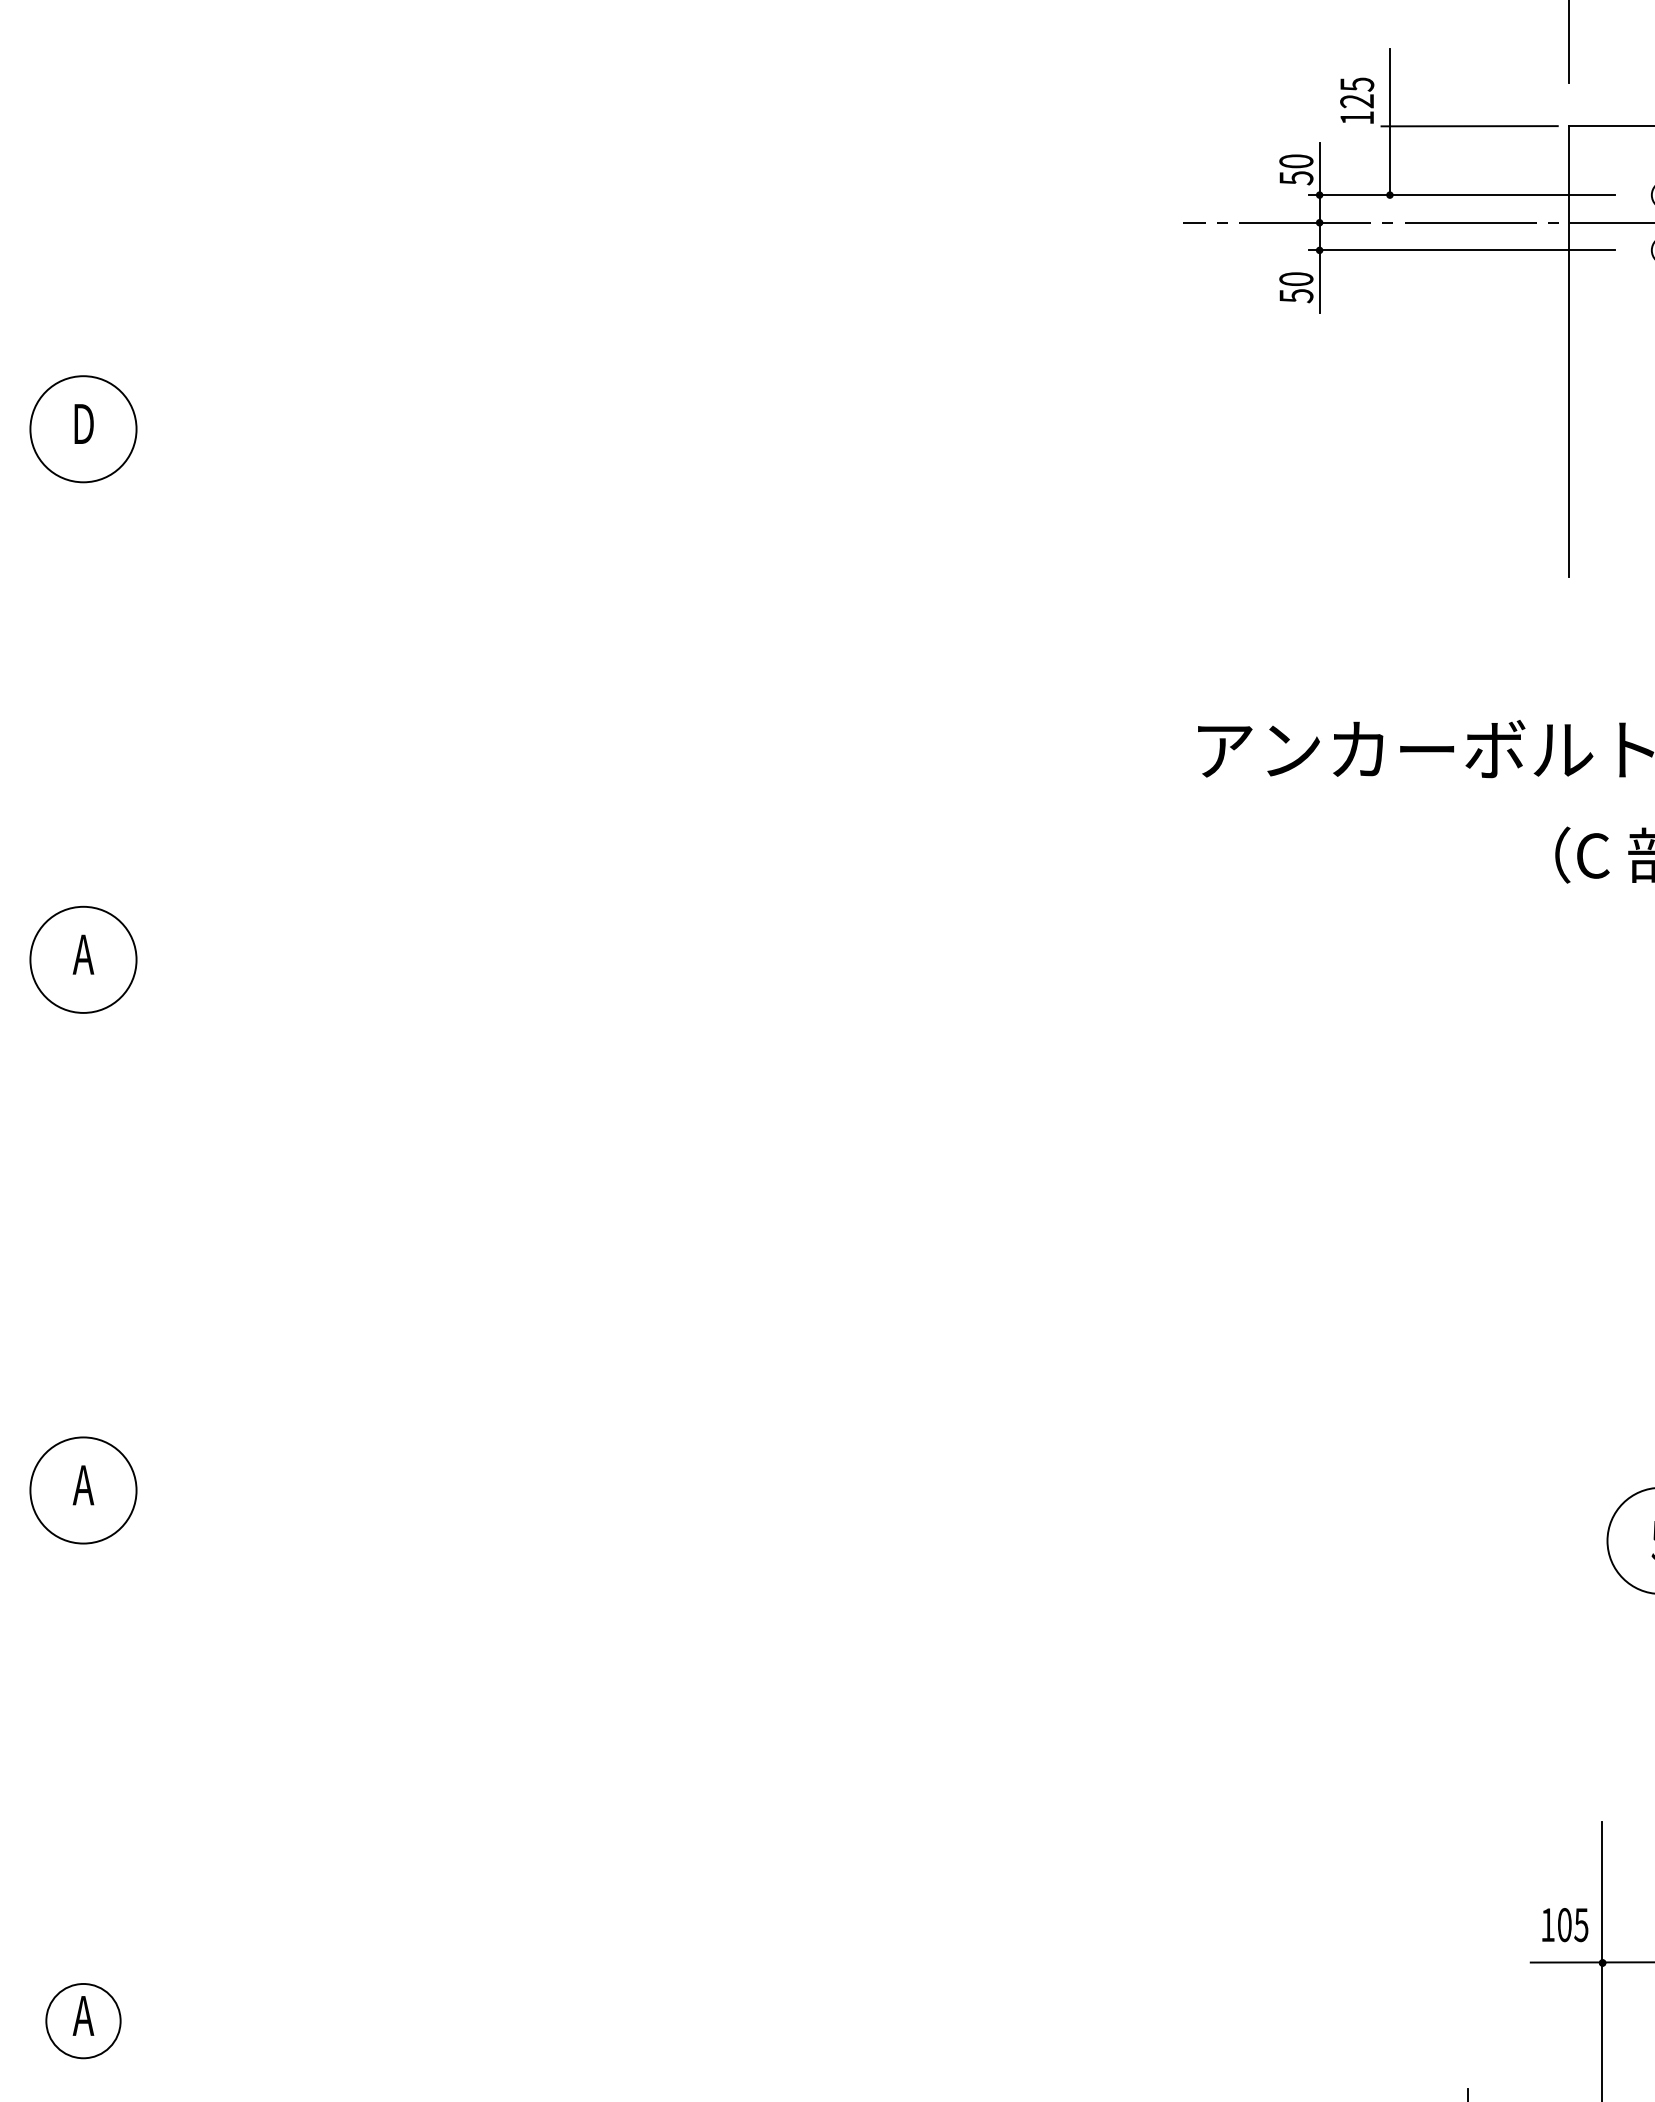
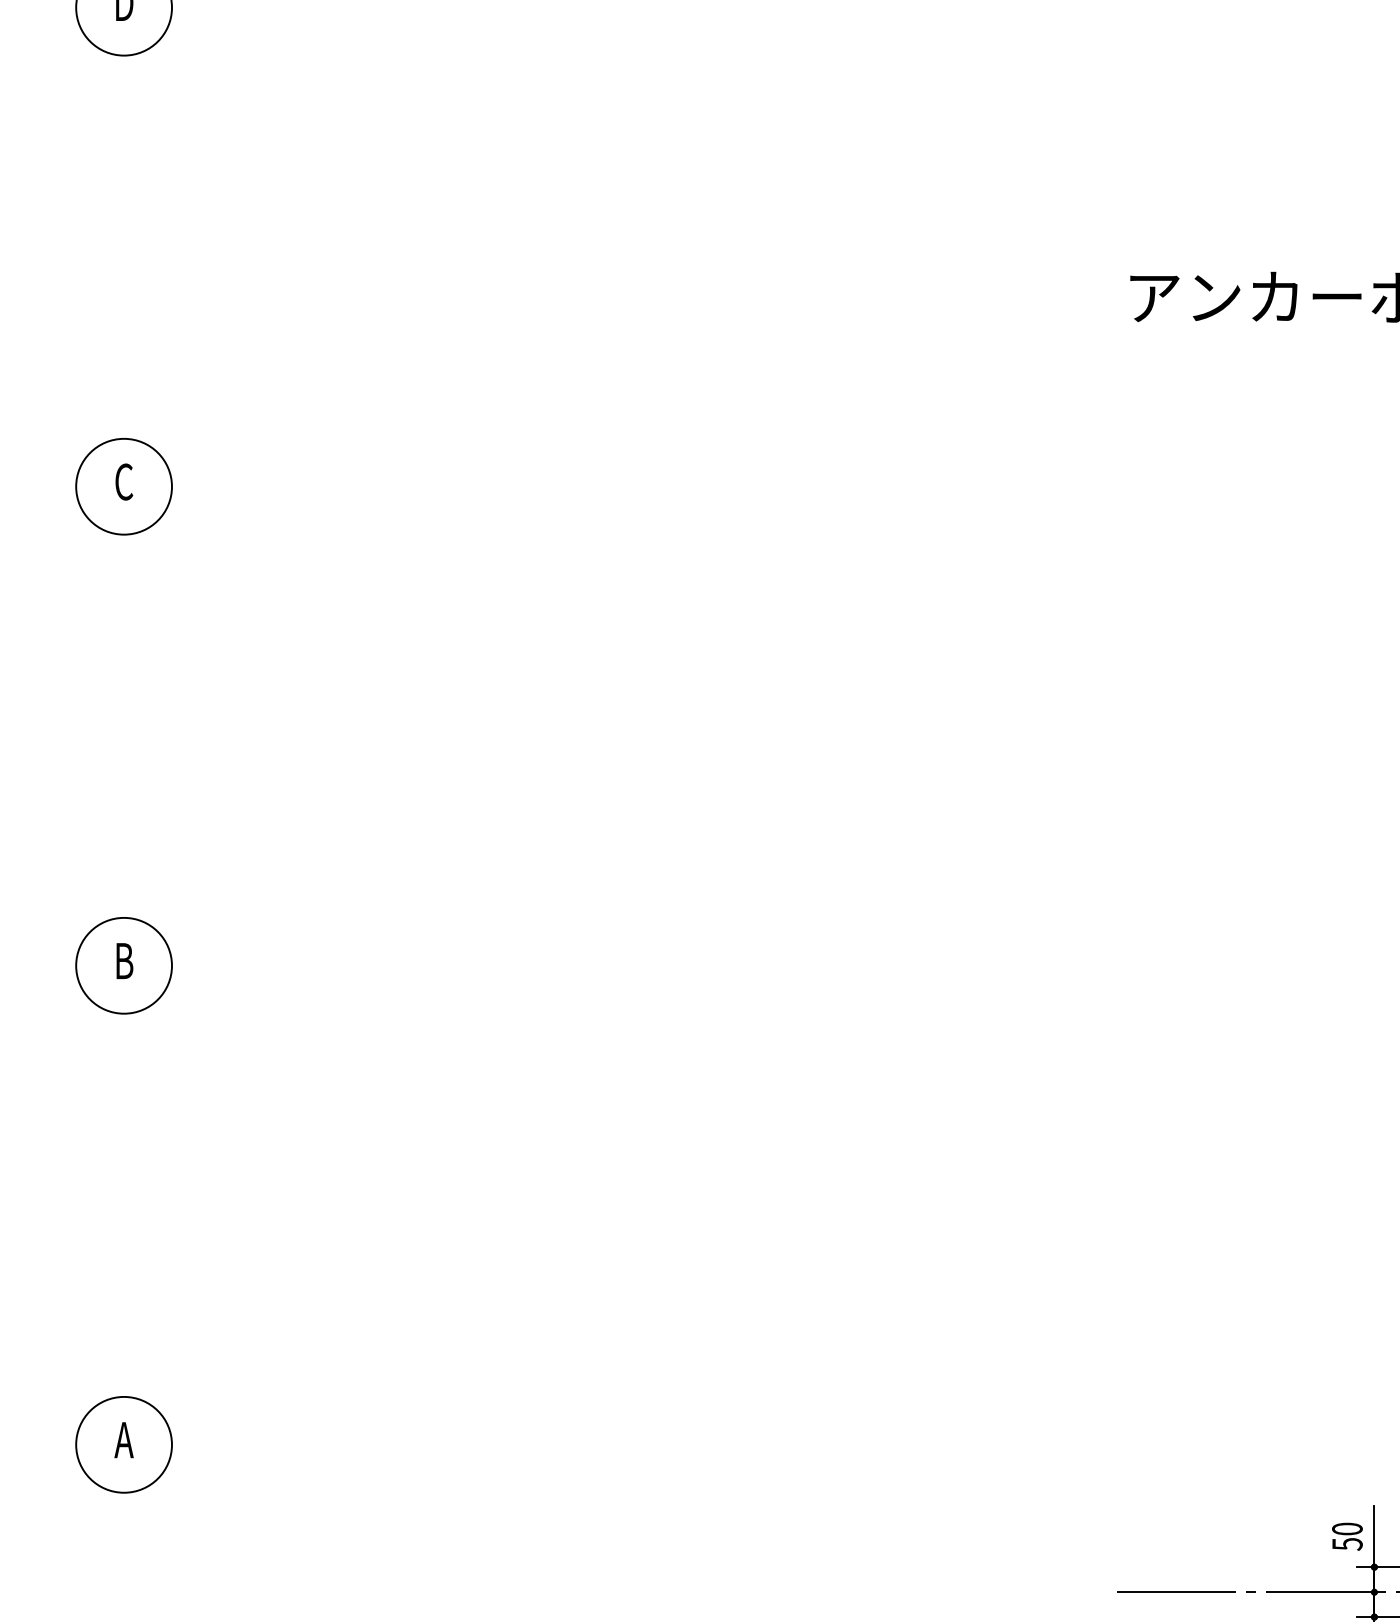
text: (83, 954) -> (124, 481), A -> C
text: (83, 1485) -> (124, 961), A -> B
circle: (83, 2021) -> (124, 1445), size x1.43

